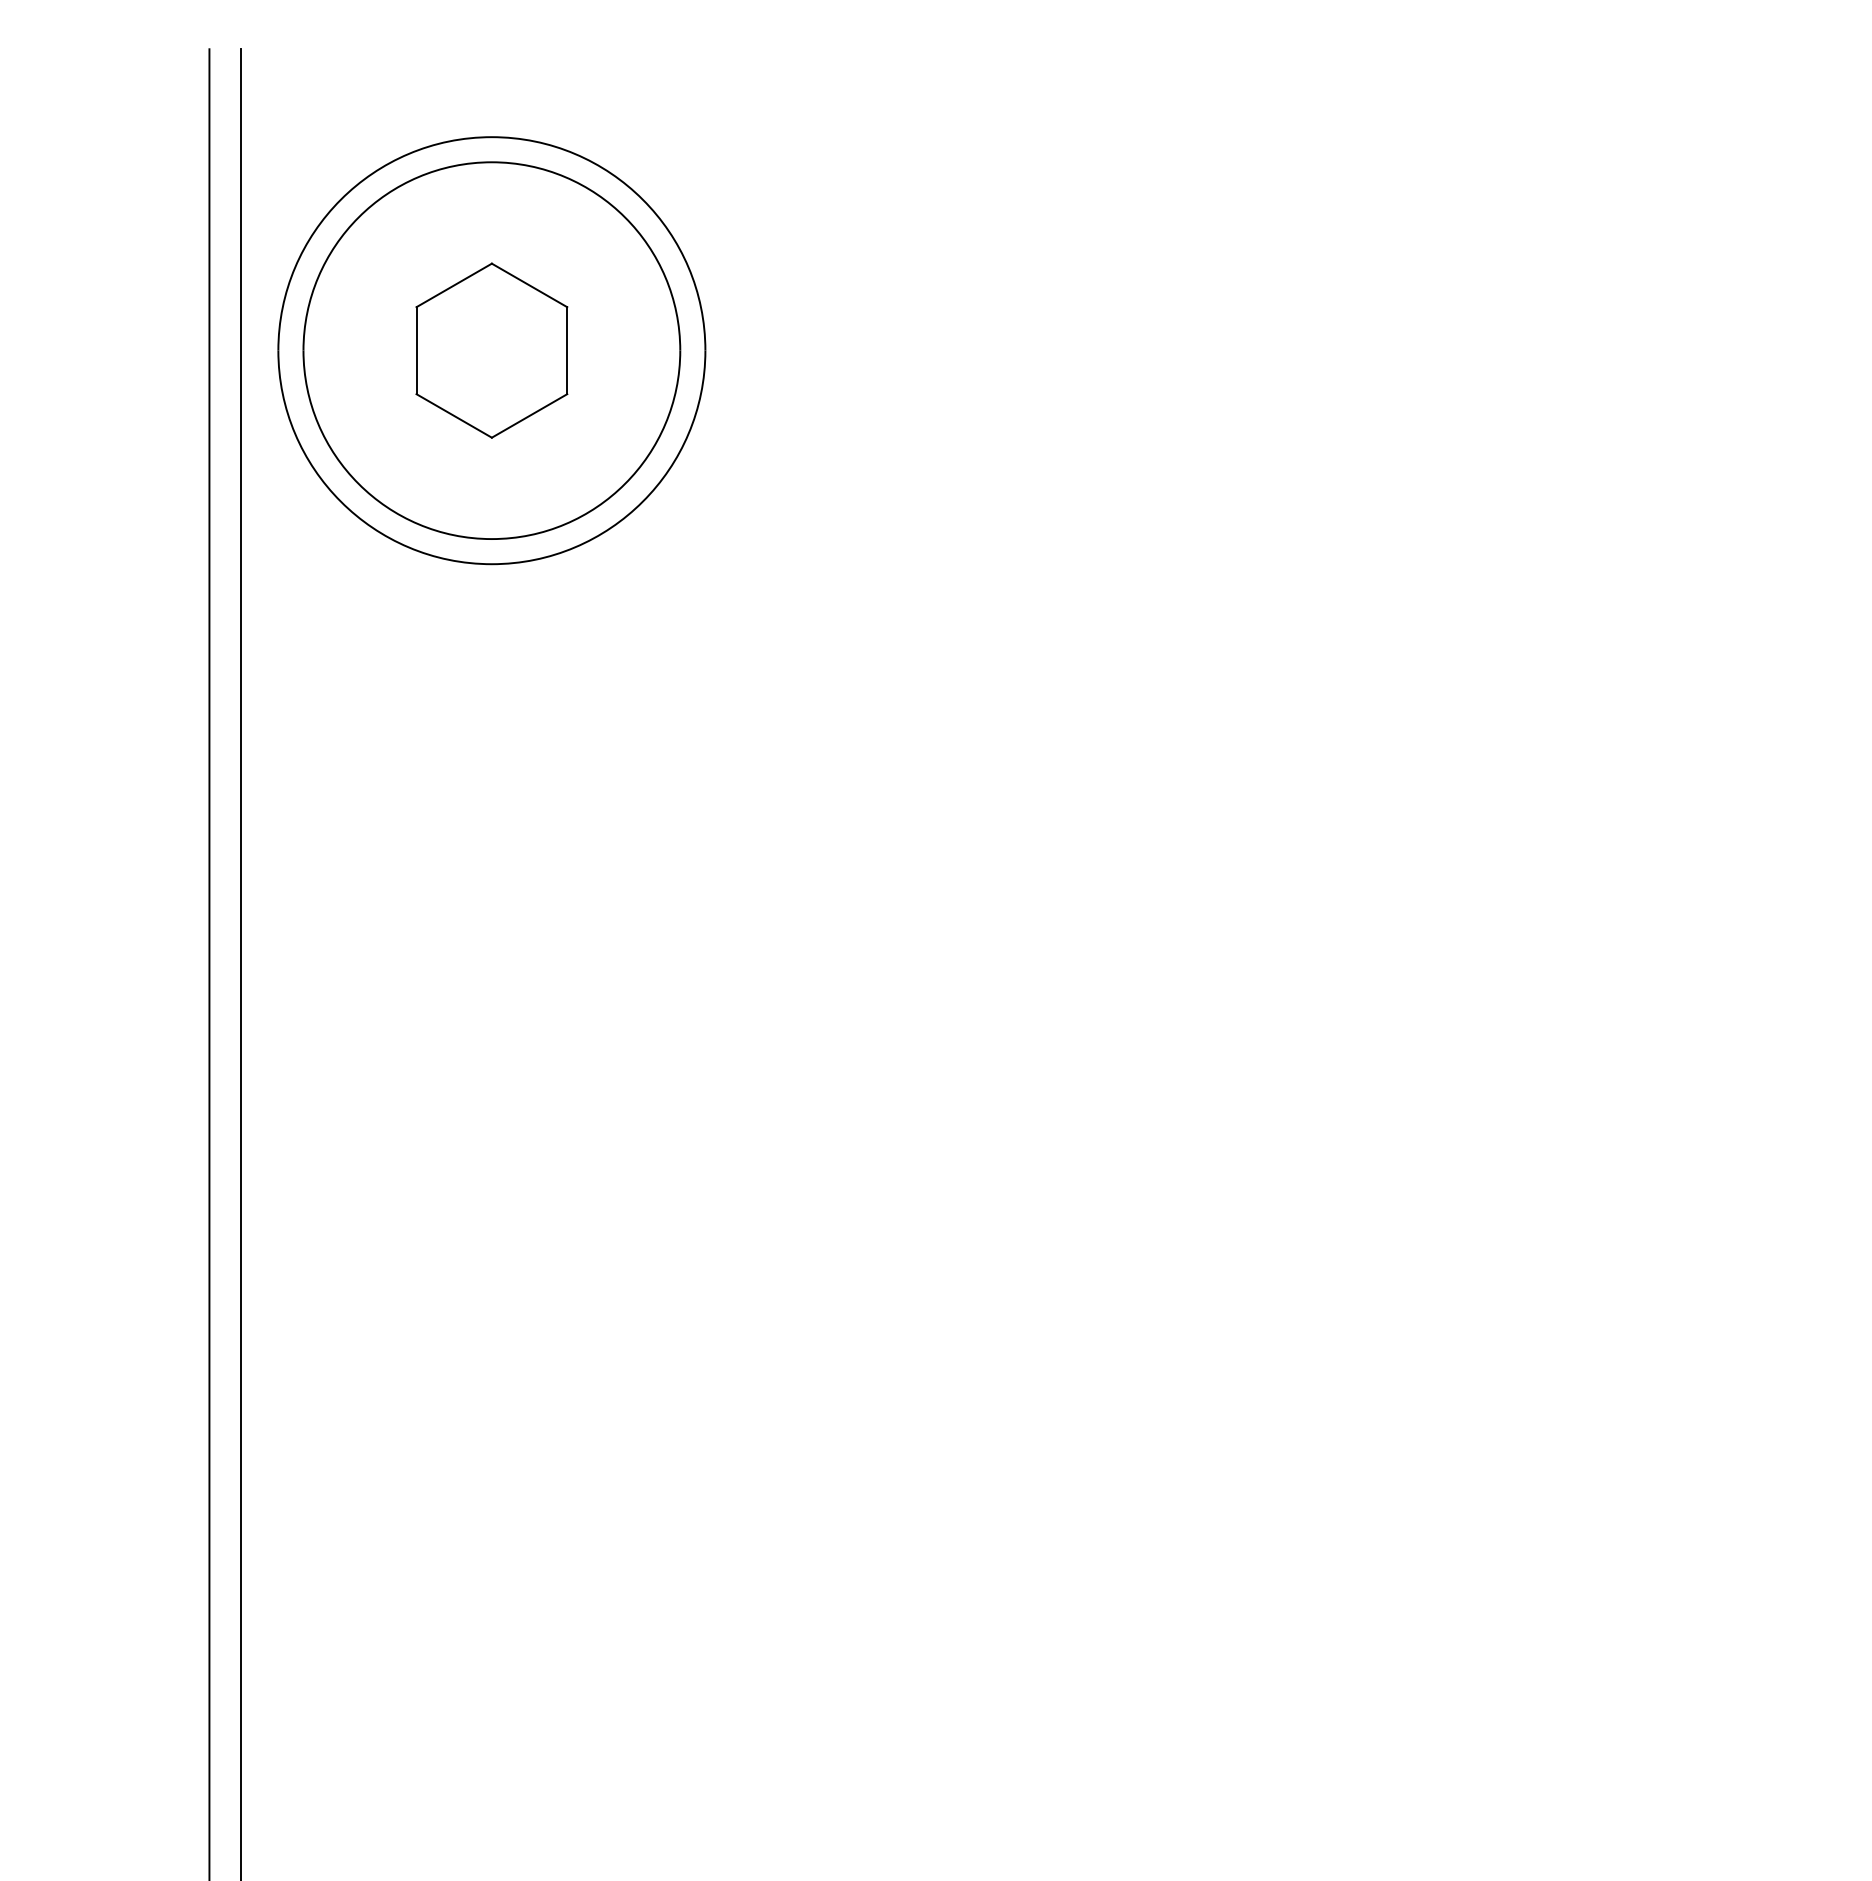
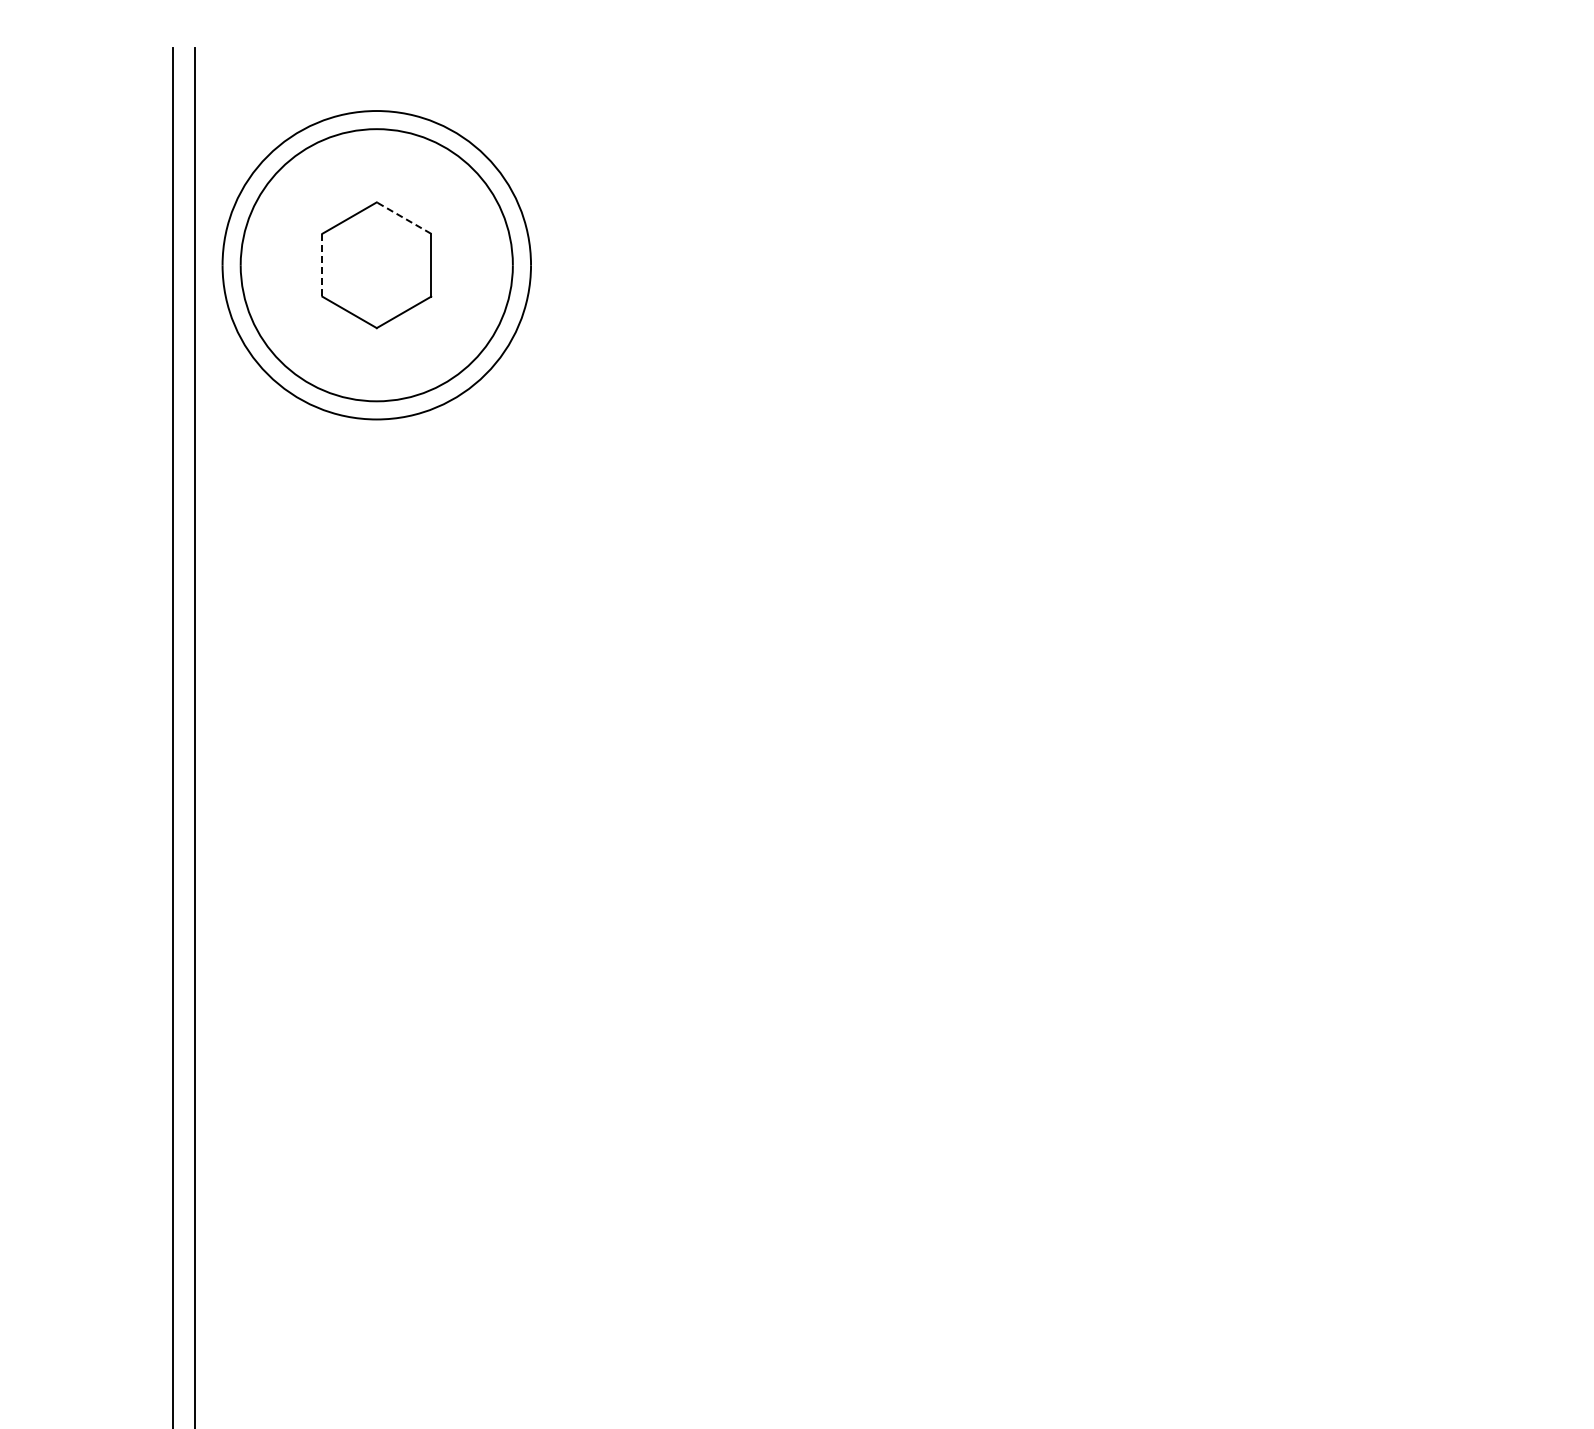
line: (528, 284) -> (403, 217), solid -> dashed
line: (416, 351) -> (322, 265), solid -> dashed

